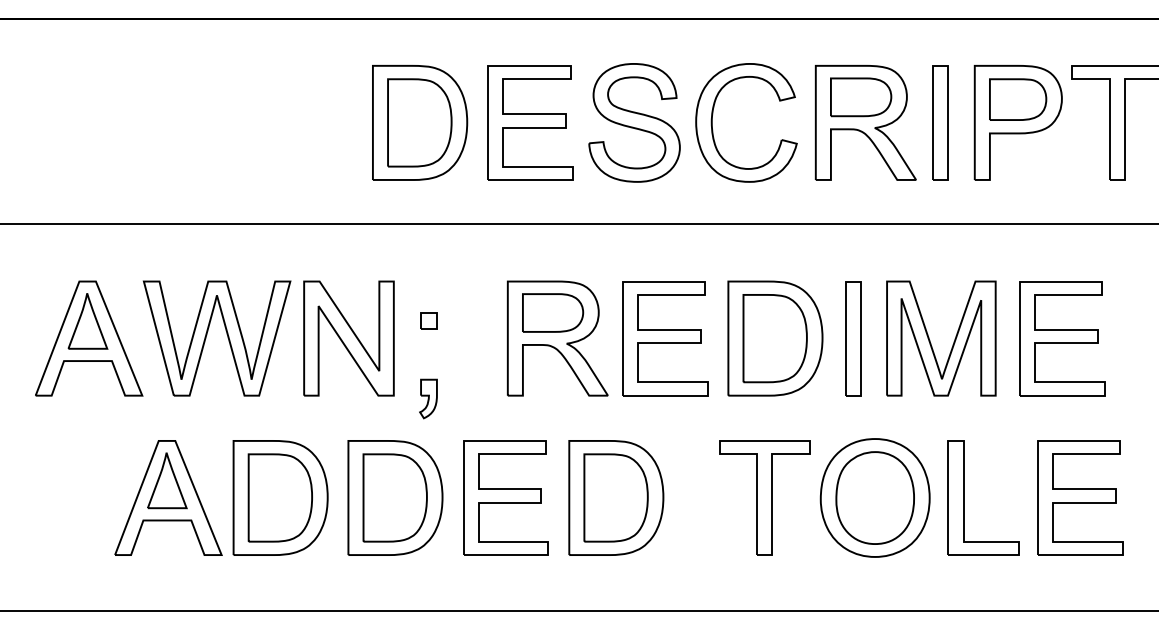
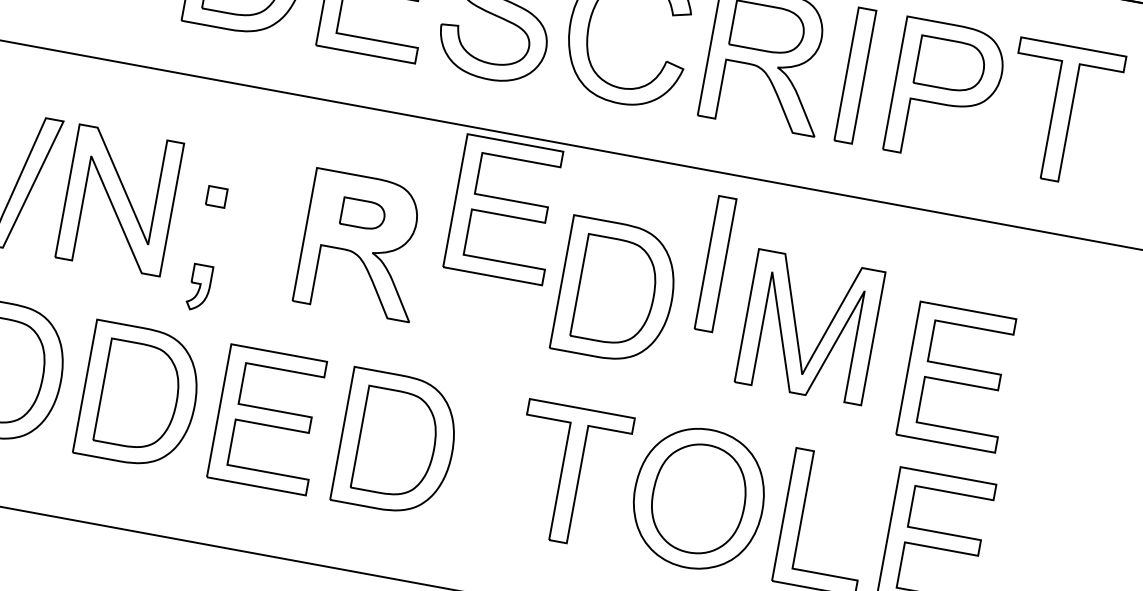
part: (553, 312) -> (363, 213), size x0.6
part: (665, 338) -> (505, 209), moved
part: (853, 338) -> (715, 263), moved
part: (1062, 338) -> (957, 377), moved

